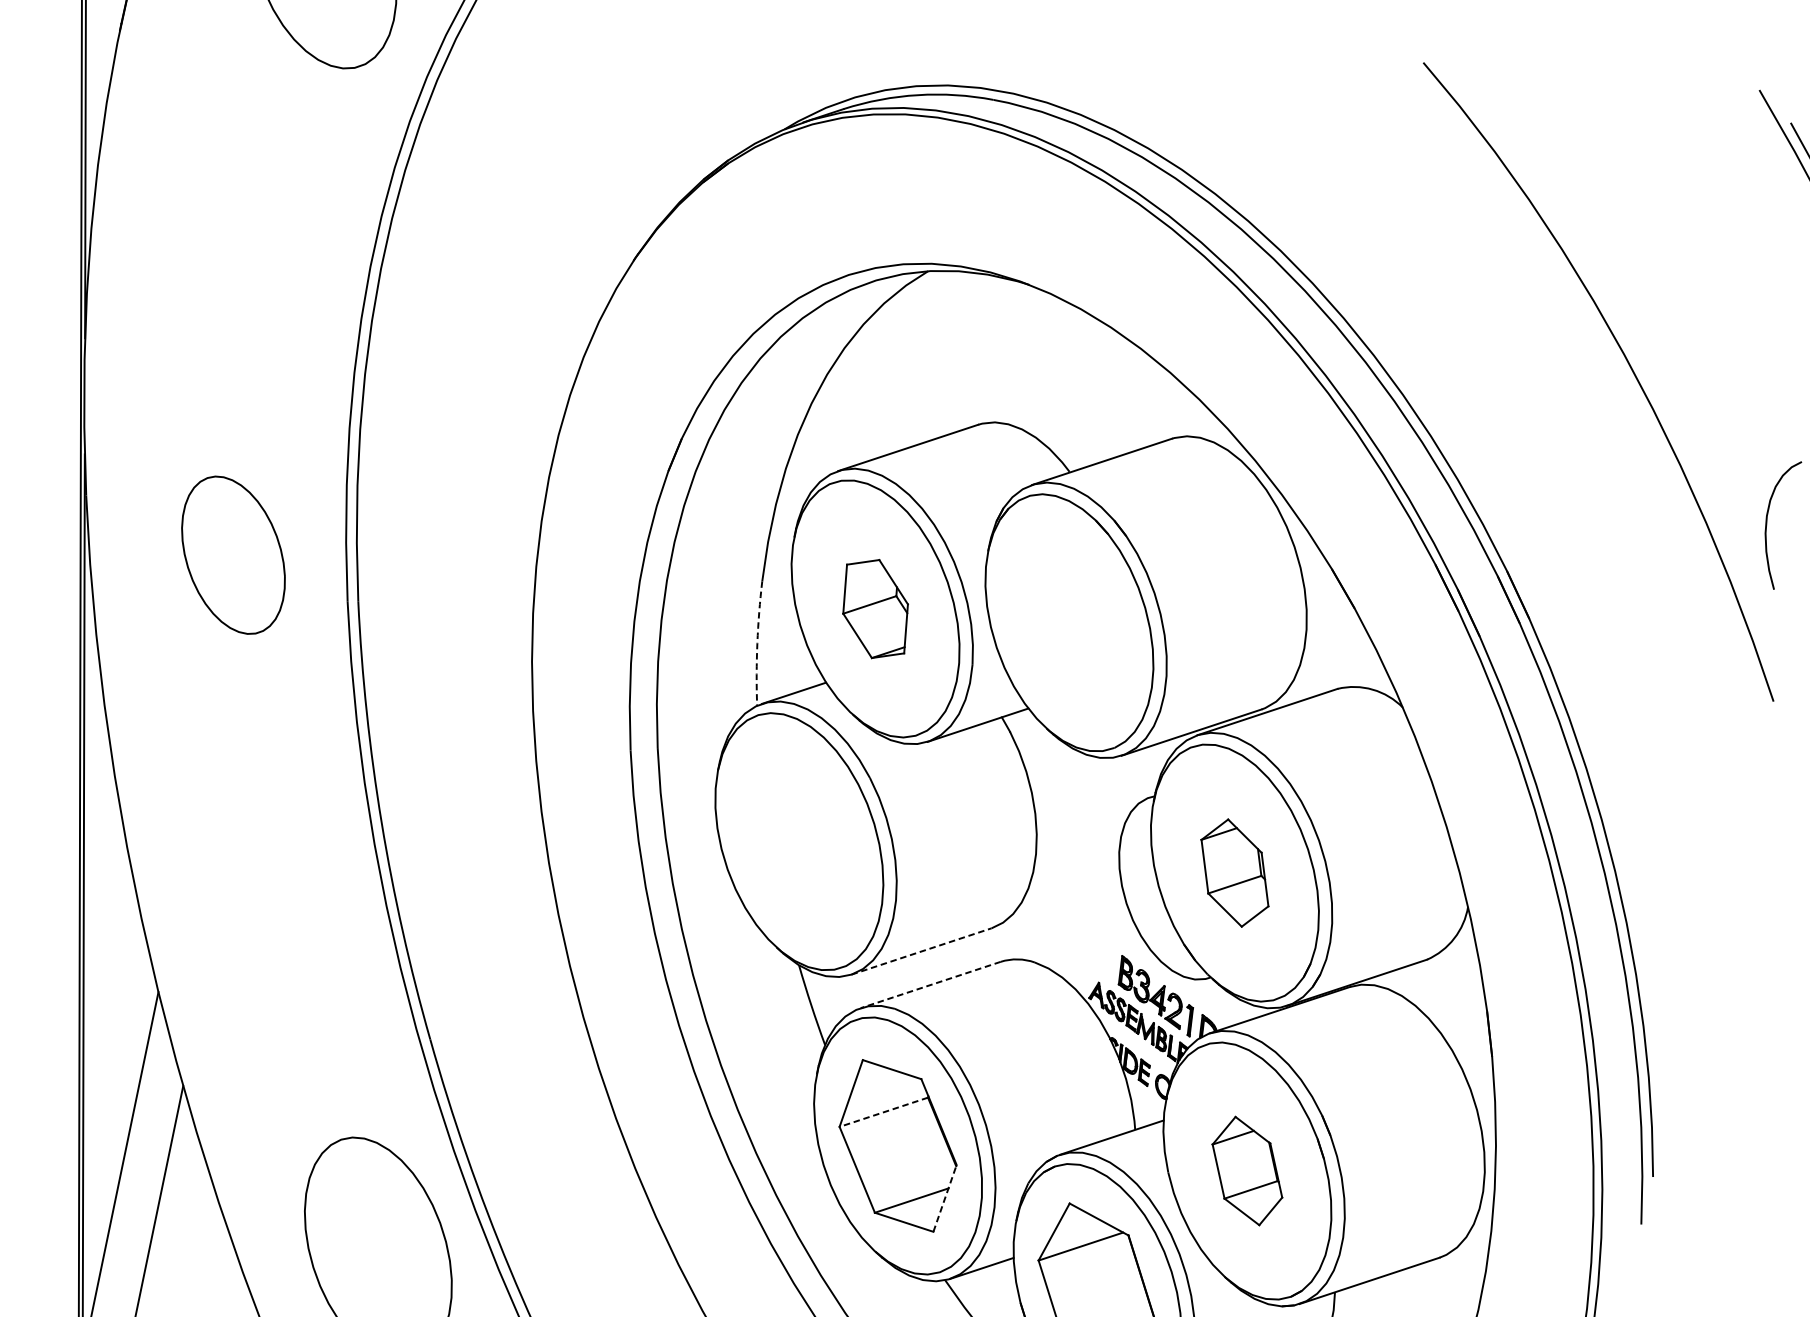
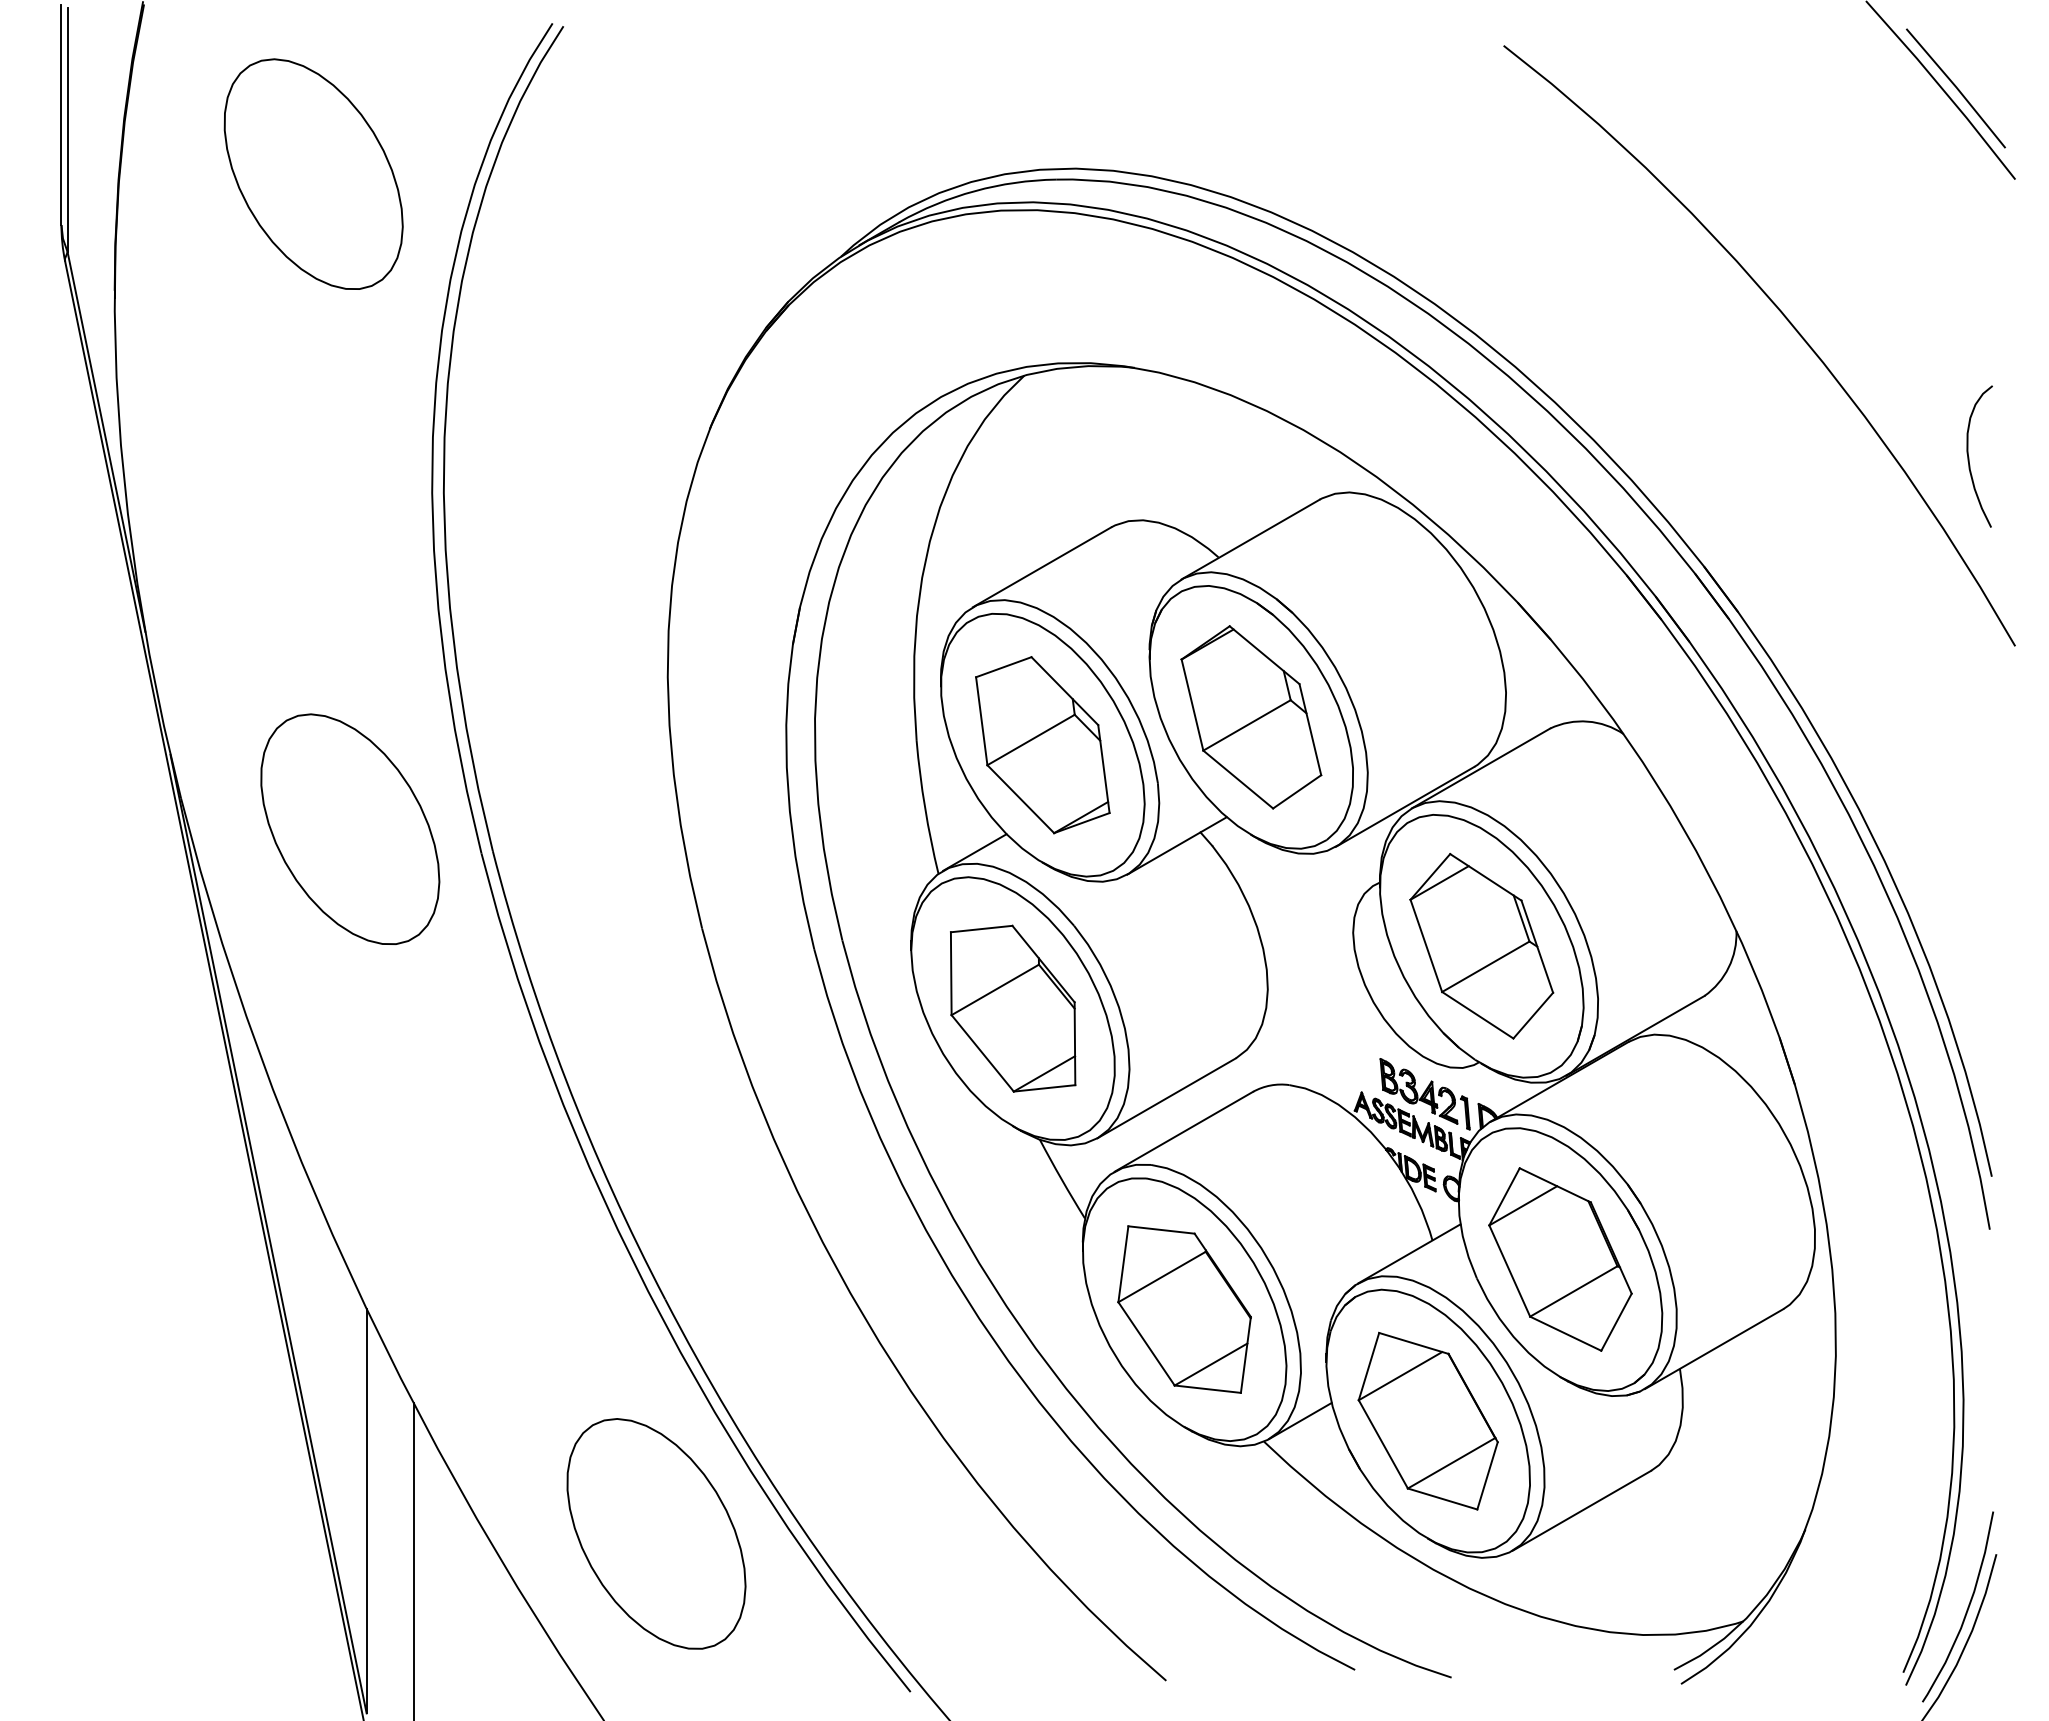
part: (233, 554) -> (350, 828), size x1.43
part: (875, 609) -> (1042, 745), size x1.67
part: (1069, 622) -> (1251, 717), added
arc: (757, 643) -> (925, 807), dashed -> solid
part: (799, 841) -> (1013, 1008), added
part: (1234, 873) -> (1481, 946), size x1.67
line: (921, 951) -> (1166, 1098), dashed -> solid
line: (930, 984) -> (1183, 1131), dashed -> solid
line: (883, 1112) -> (1161, 1277), dashed -> solid
part: (1247, 1171) -> (1560, 1259), size x1.67
line: (944, 1197) -> (1245, 1354), dashed -> solid

